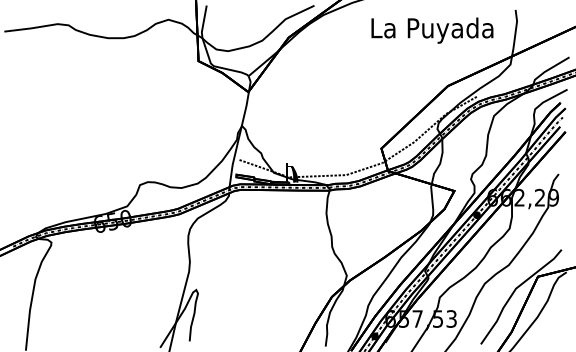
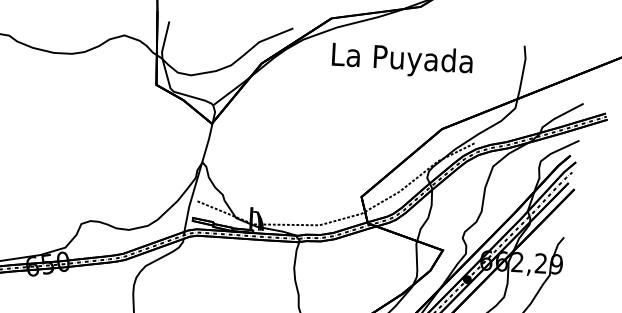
text: (432, 30) -> (402, 60), moved

